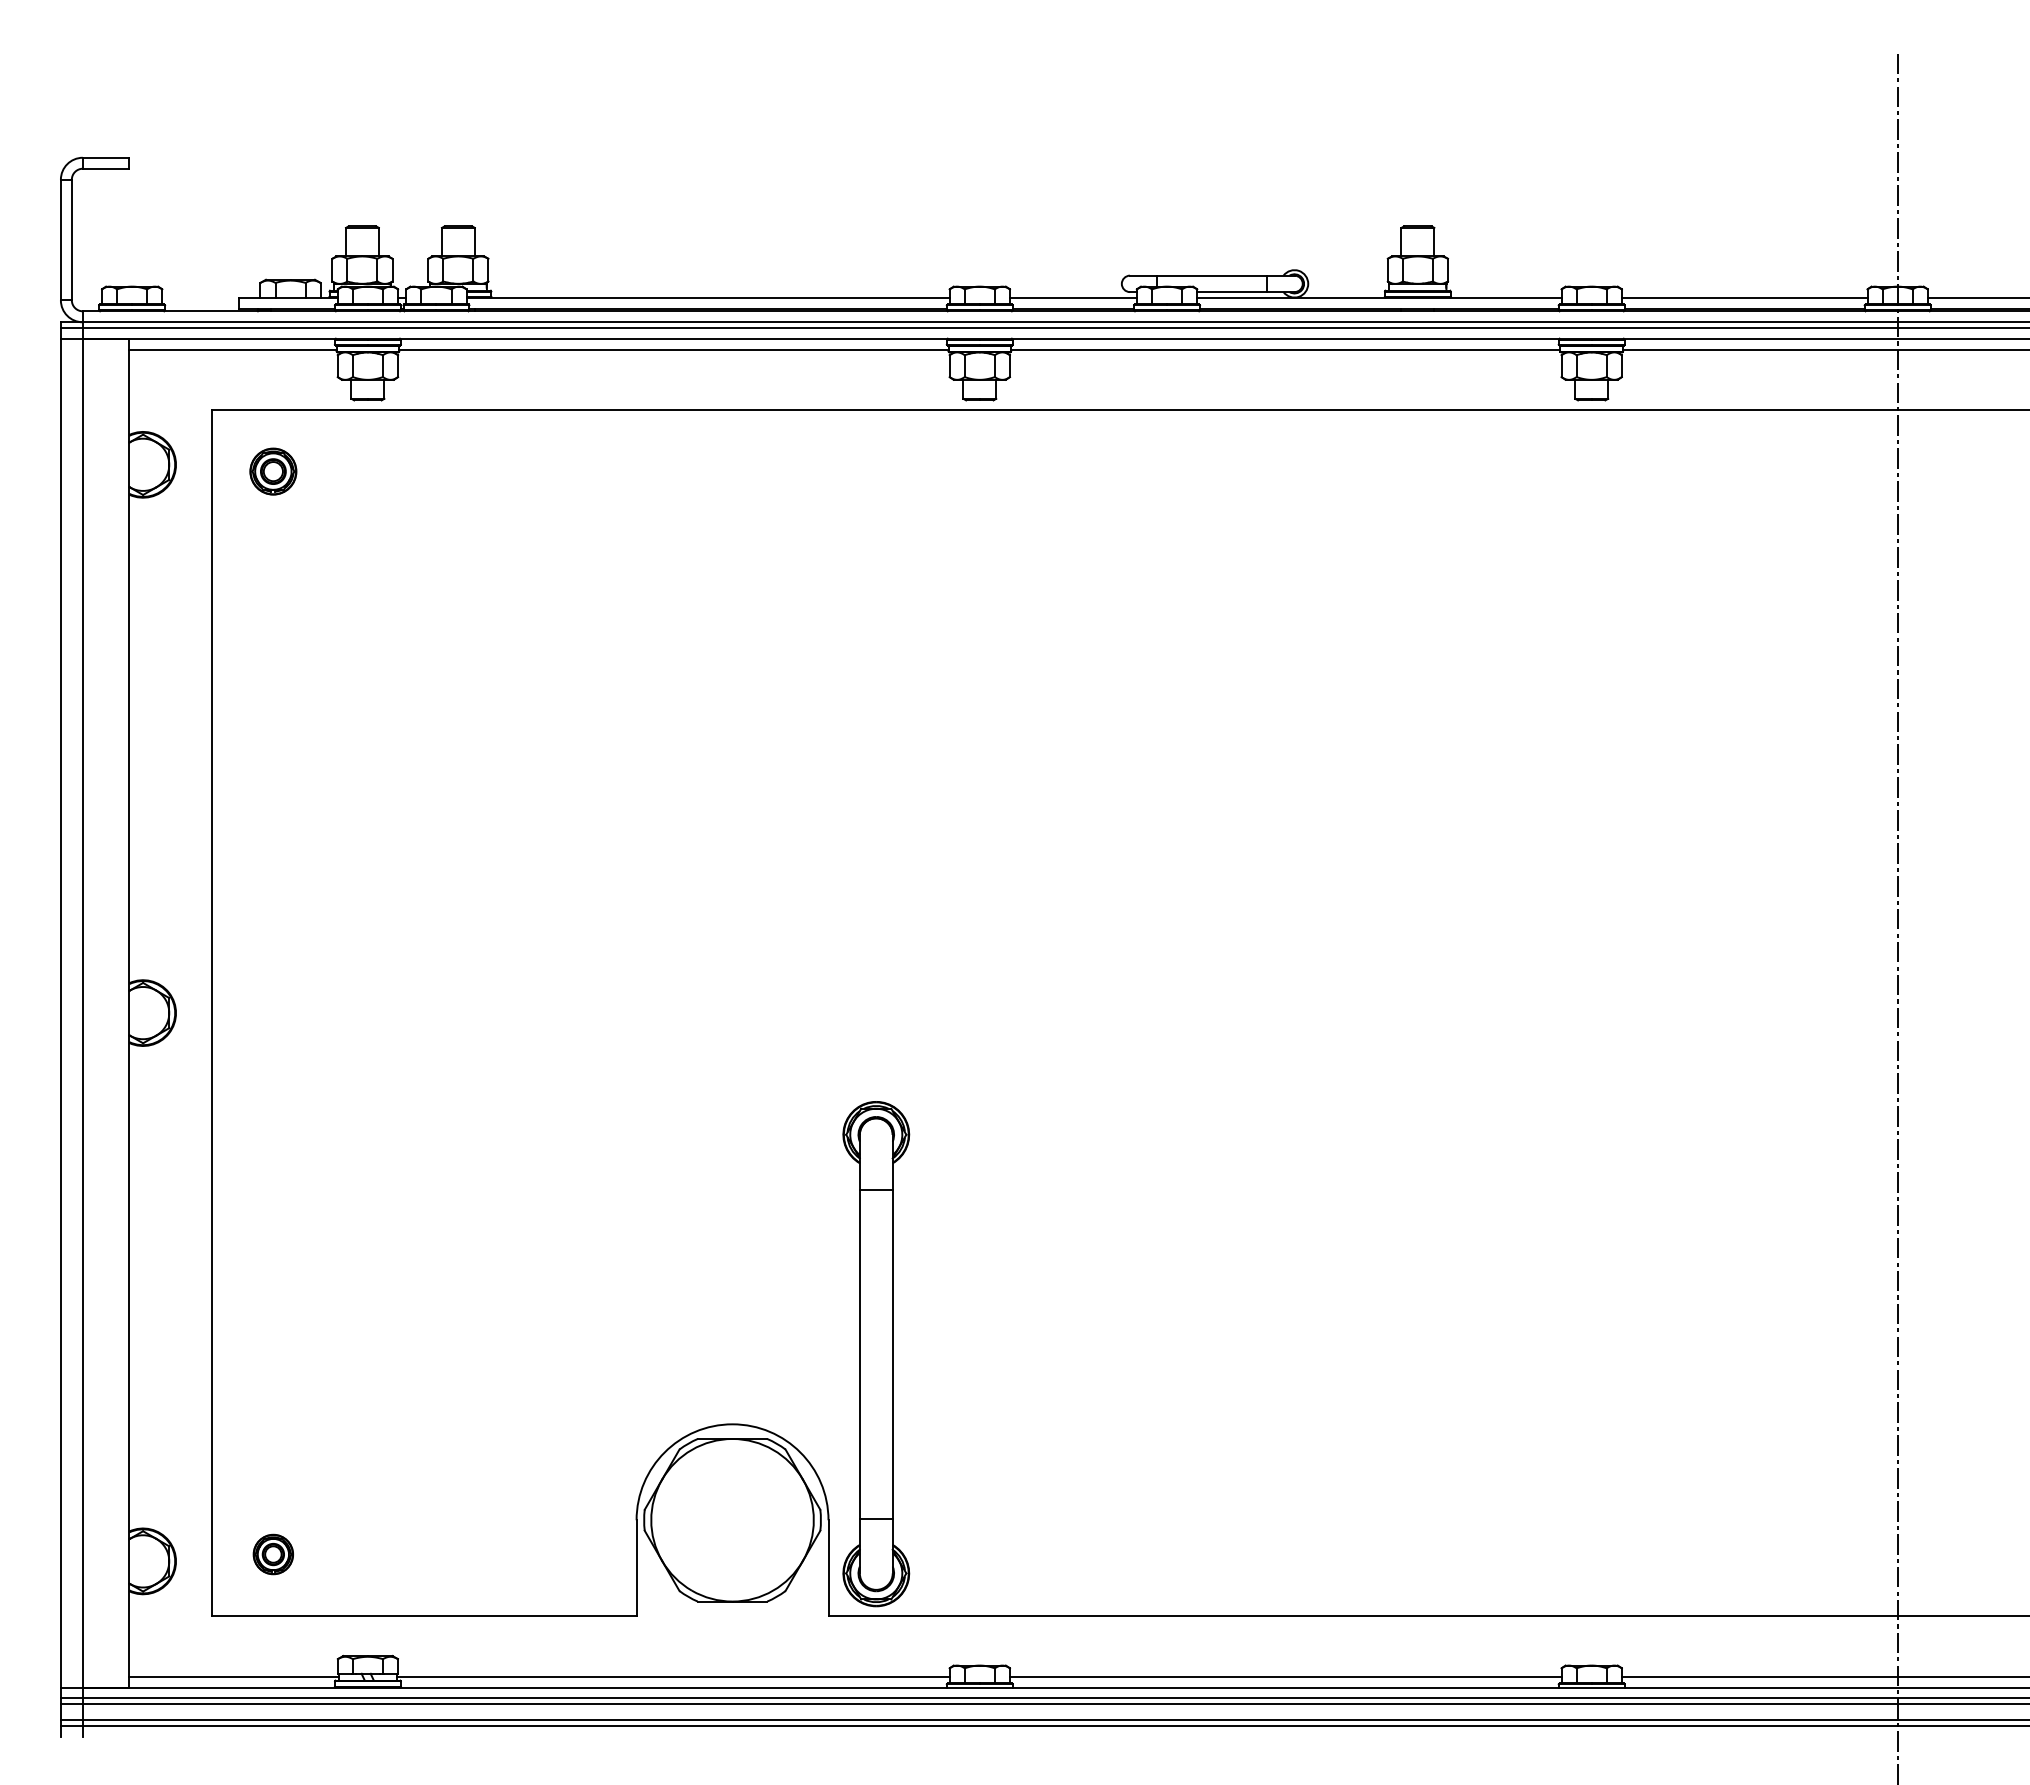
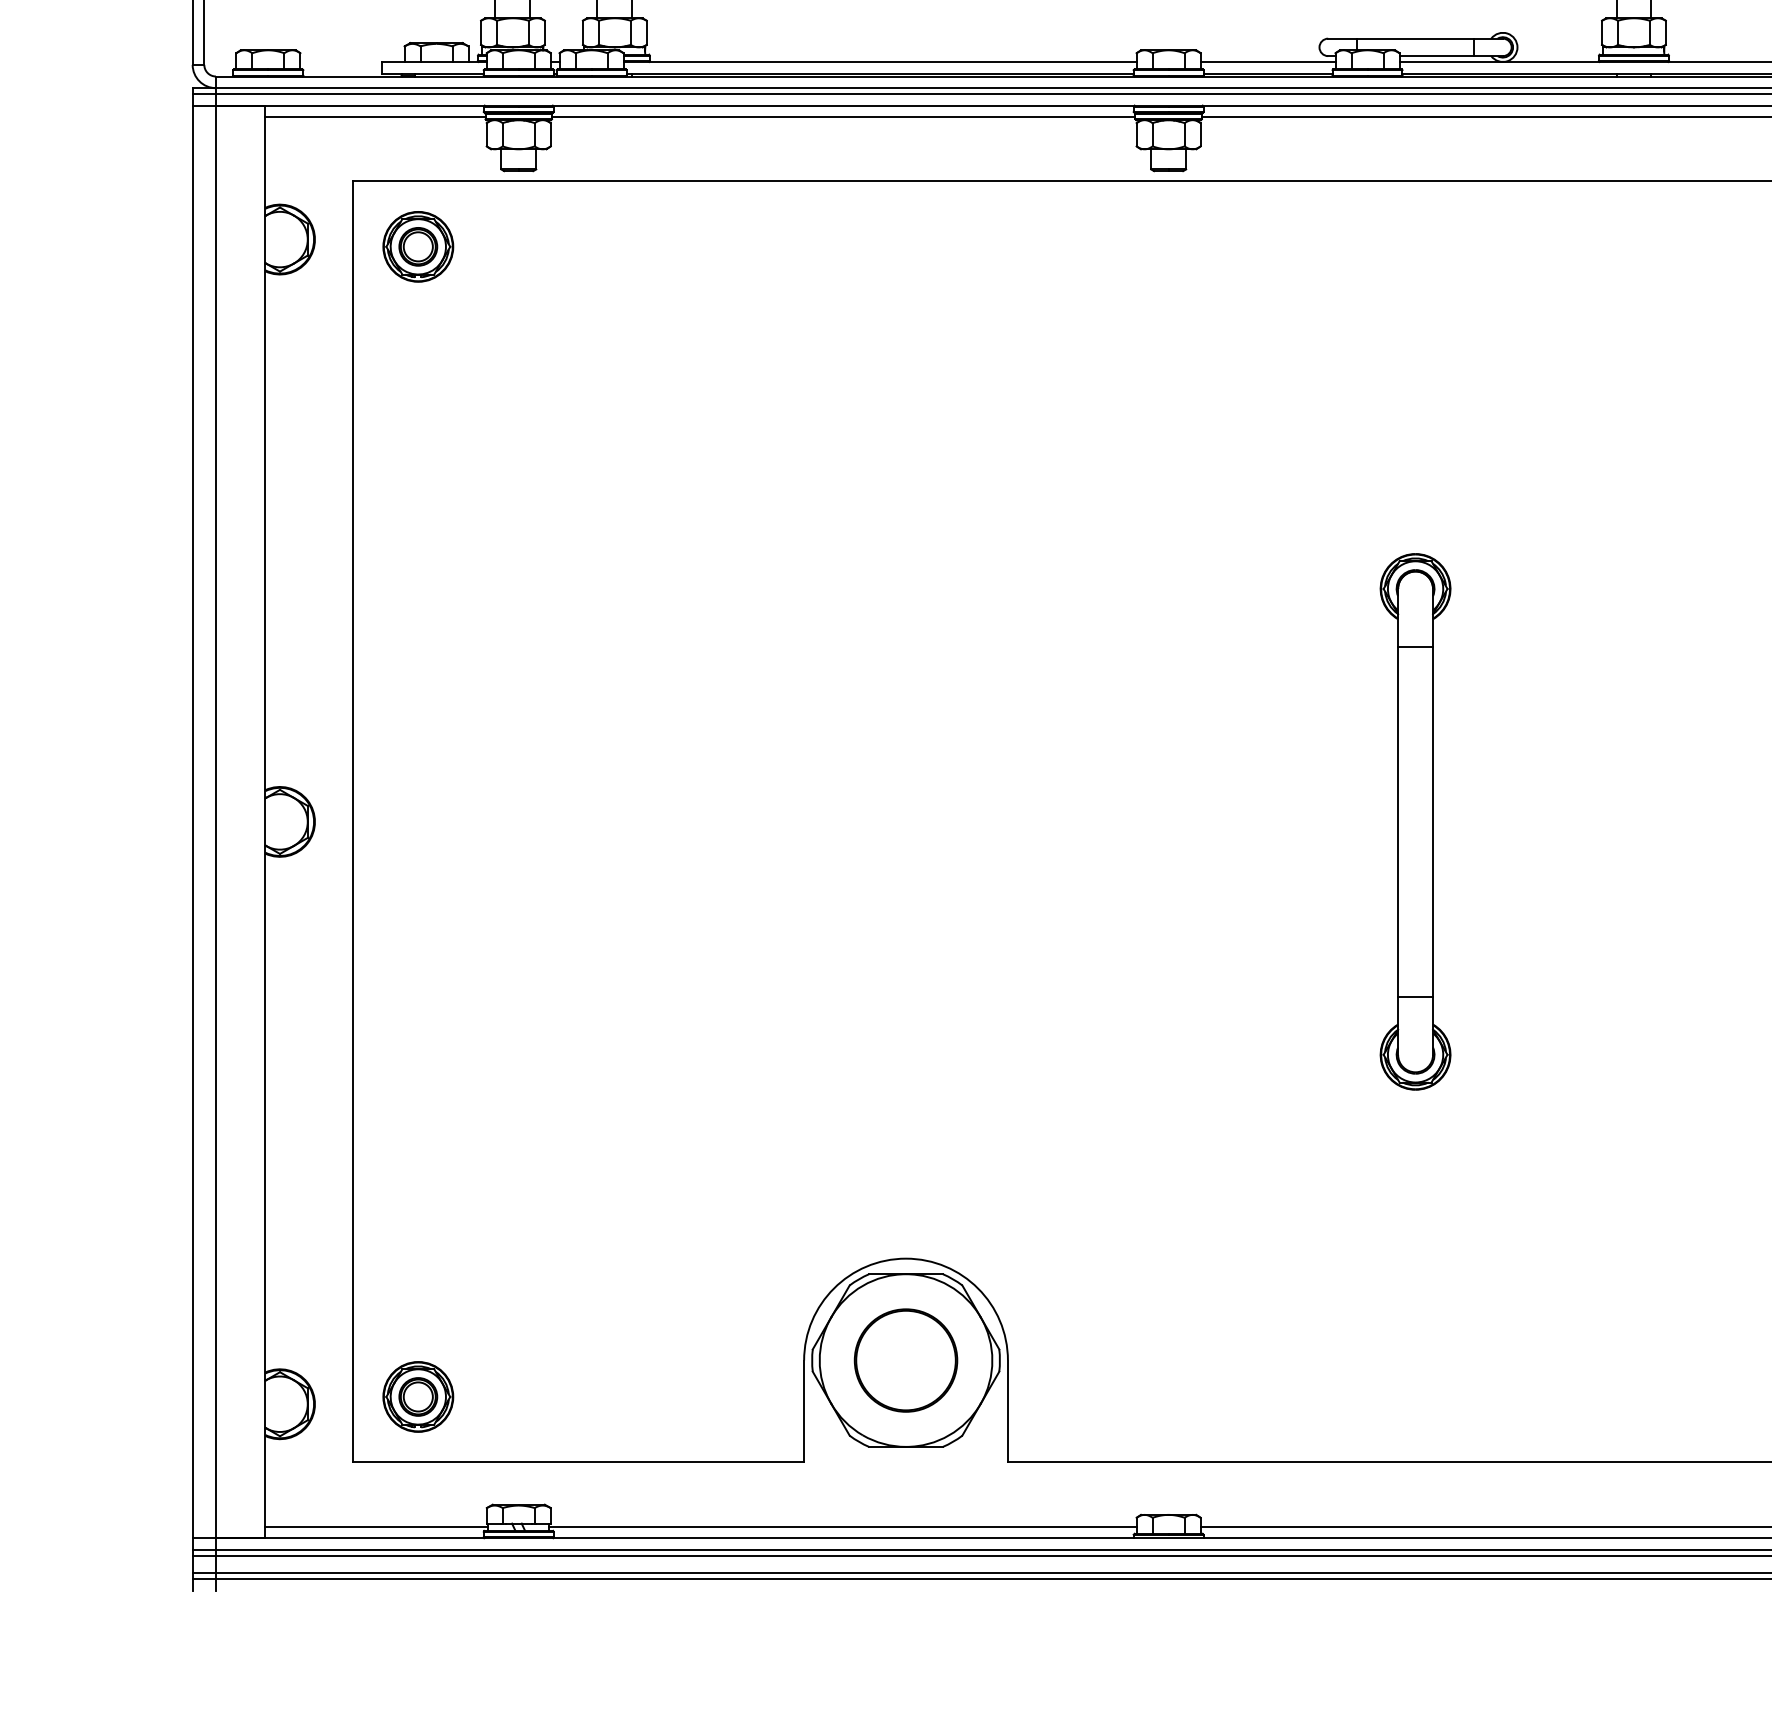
part: (273, 471) -> (418, 246), size x1.43
part: (876, 1354) -> (1415, 822), moved
circle: (732, 1520) -> (905, 1360), added
part: (273, 1554) -> (418, 1396), size x1.67

